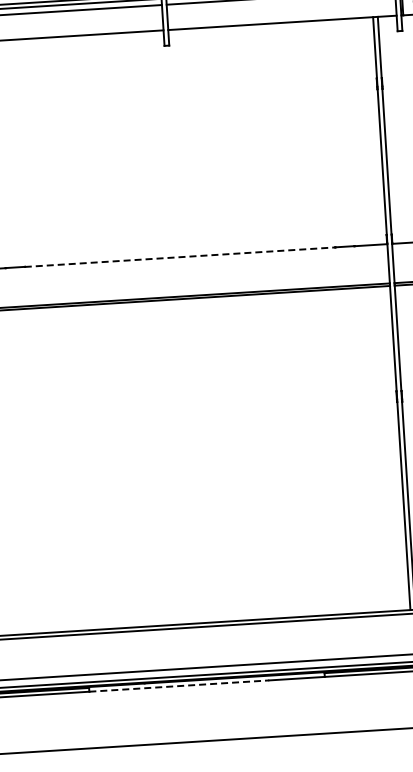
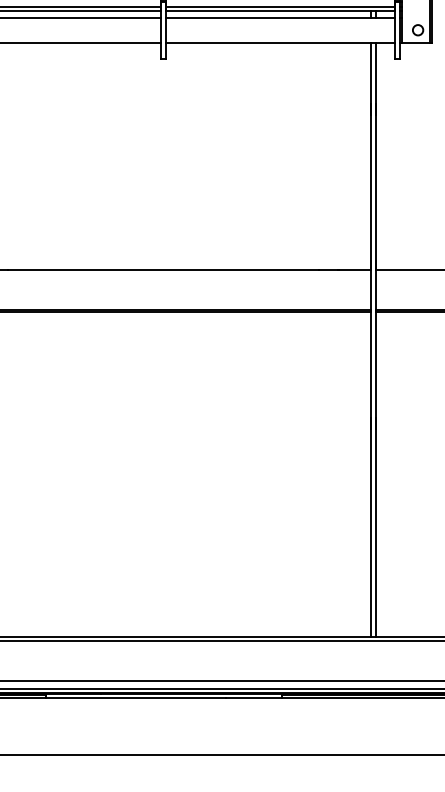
line: (179, 257) -> (163, 270), dashed -> solid
line: (179, 686) -> (136, 698), dashed -> solid

